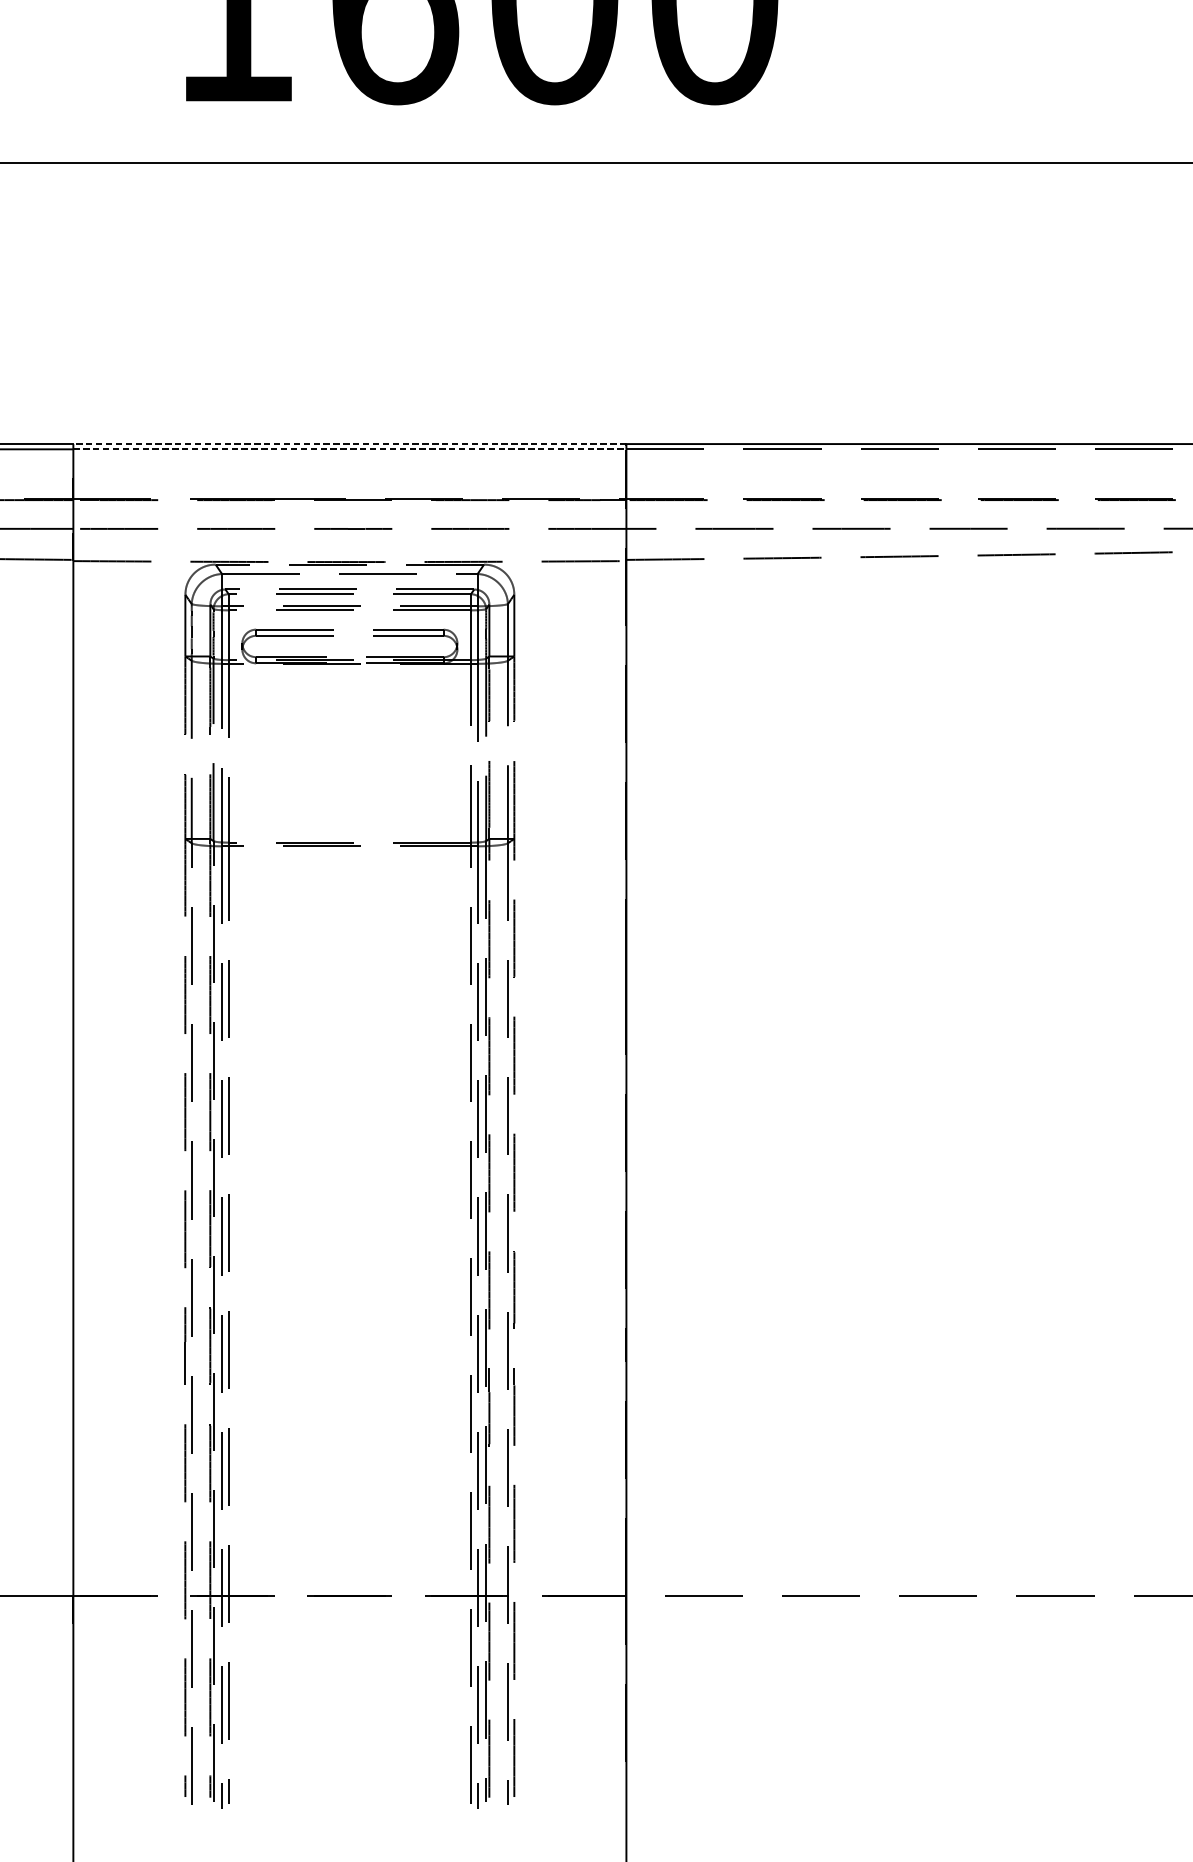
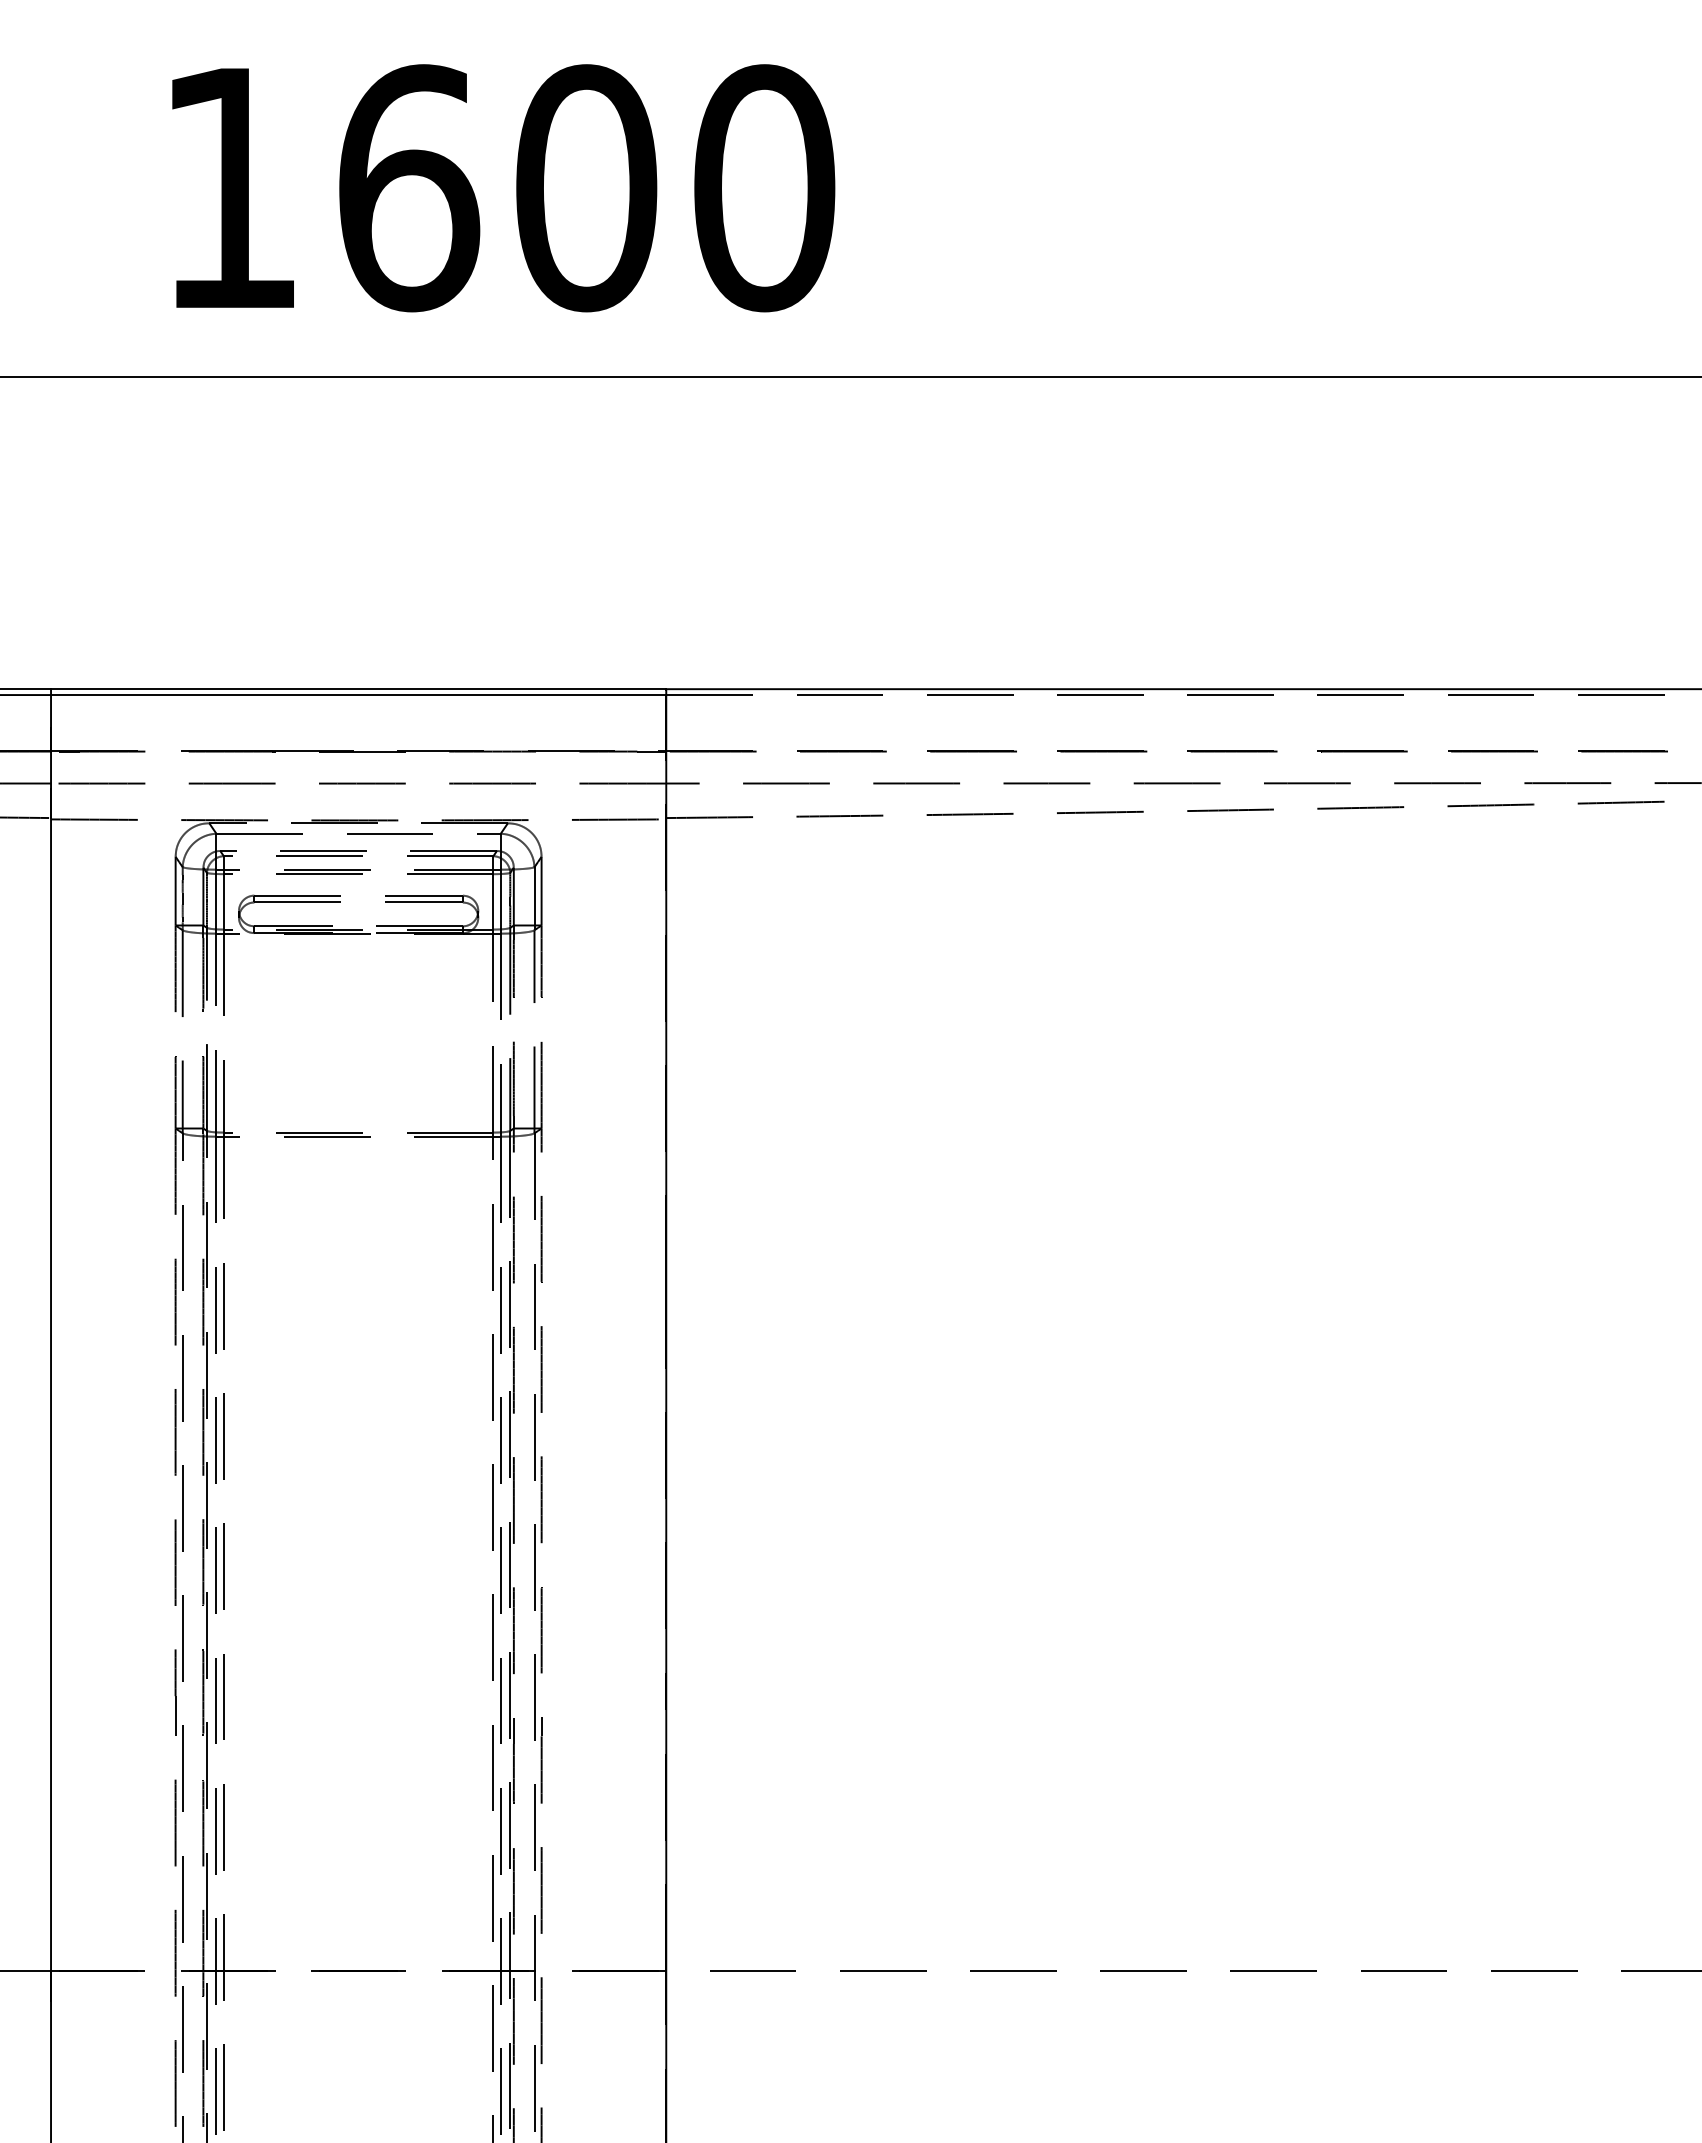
line: (349, 444) -> (358, 689), dashed -> solid
line: (349, 449) -> (358, 695), dashed -> solid

